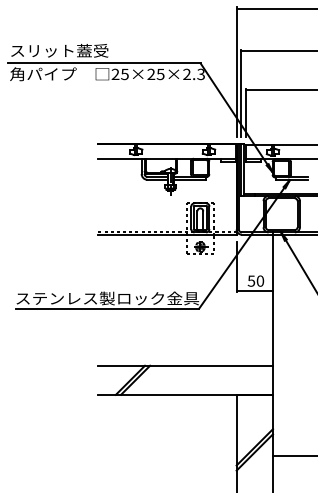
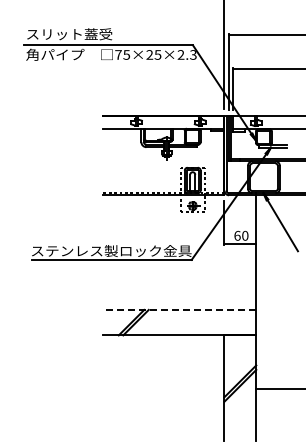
text: (115, 73) -> (118, 54), 25×25×2.3 -> 75×25×2.3
text: (251, 280) -> (237, 235), 50 -> 60
line: (185, 365) -> (179, 309), solid -> dashed

